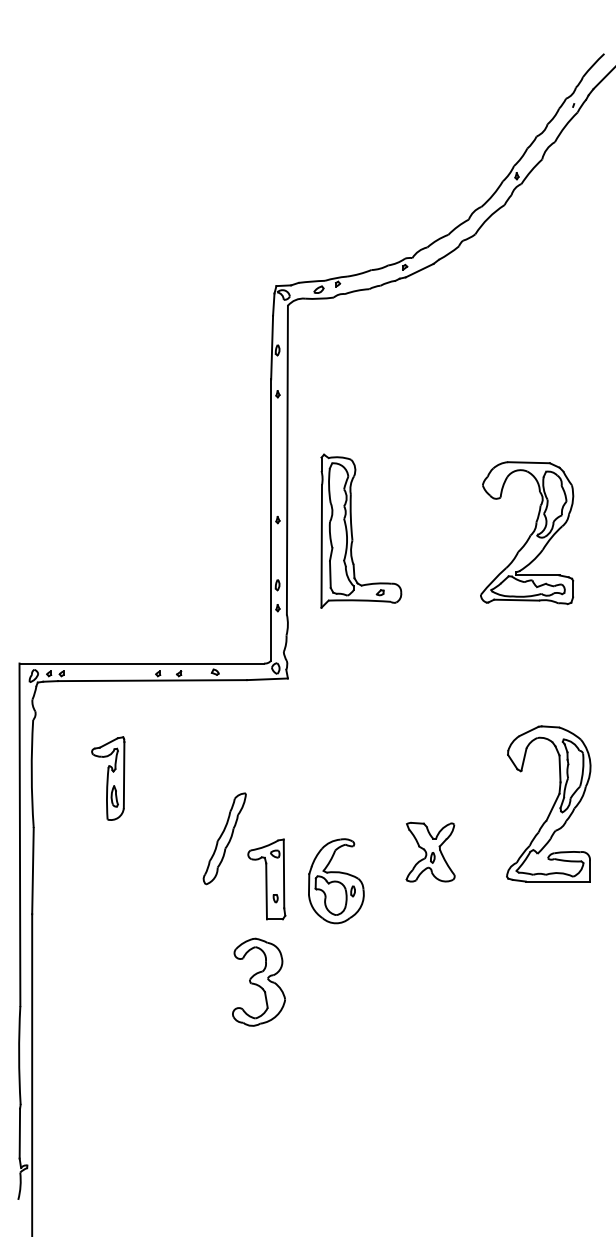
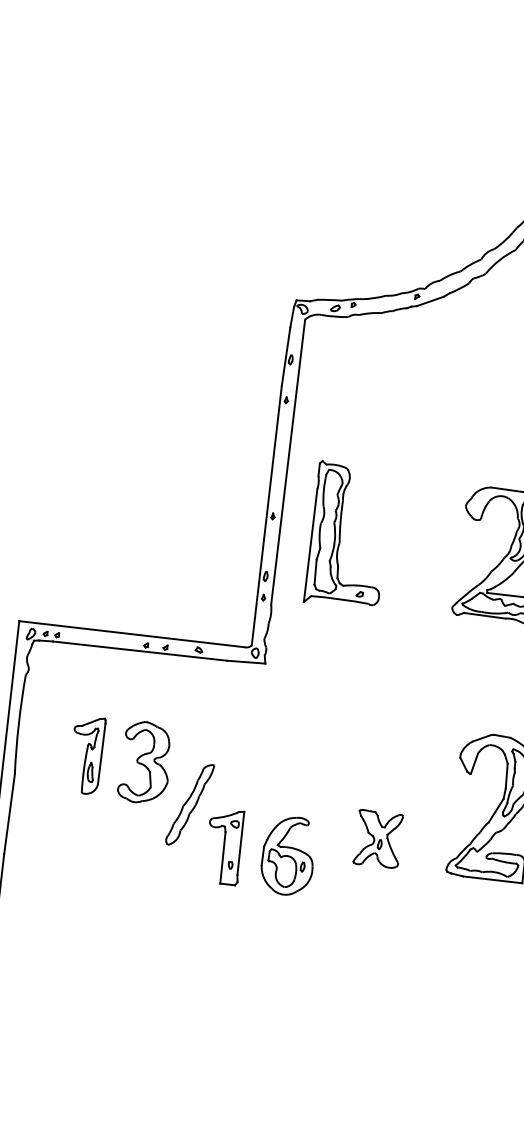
part: (108, 778) -> (86, 755), moved
part: (258, 981) -> (145, 761), moved

